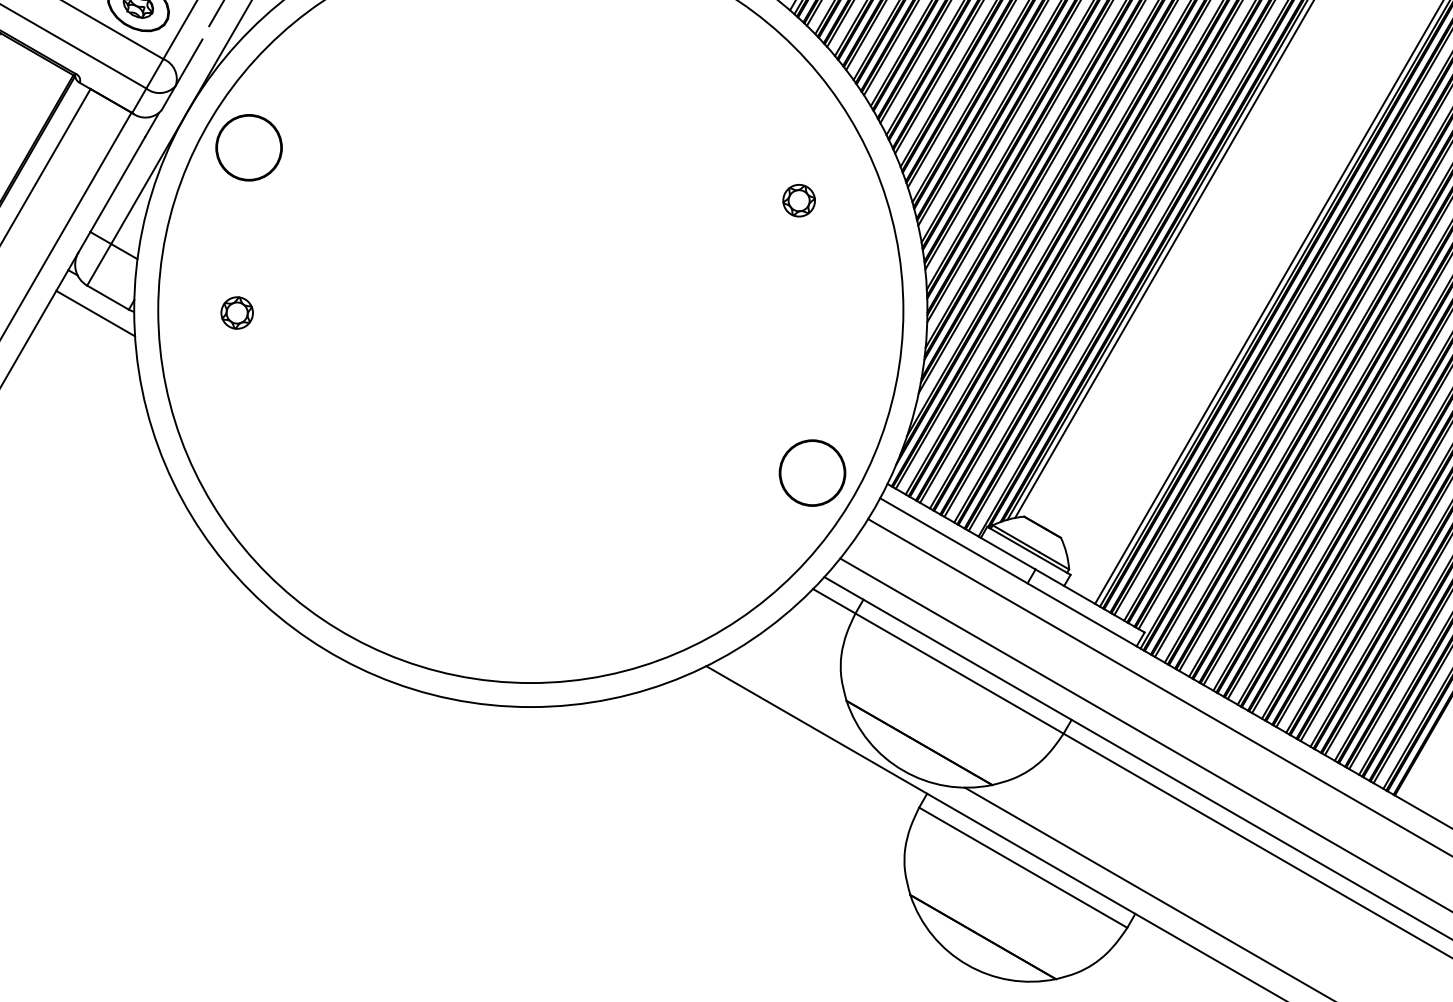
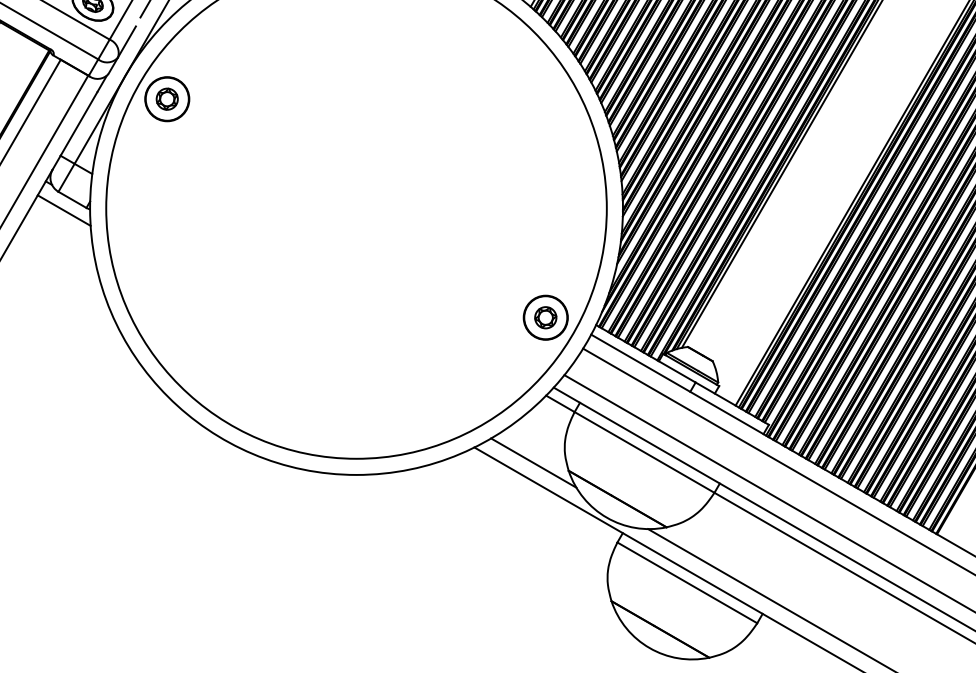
part: (798, 200) -> (545, 317), moved
part: (236, 311) -> (166, 98), moved
line: (794, 688) -> (533, 462), added

